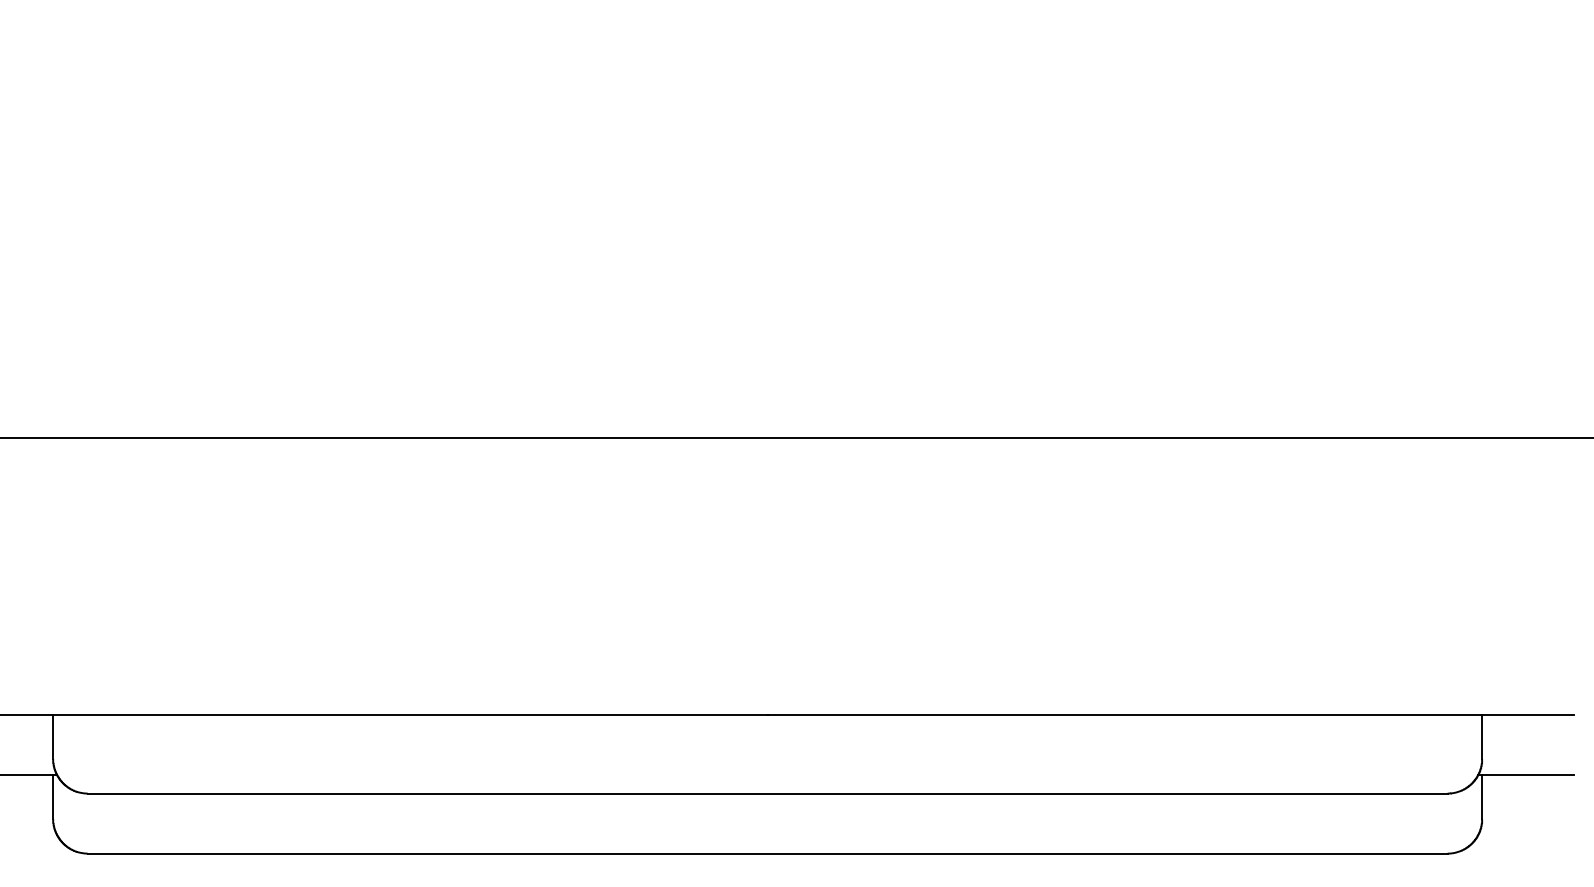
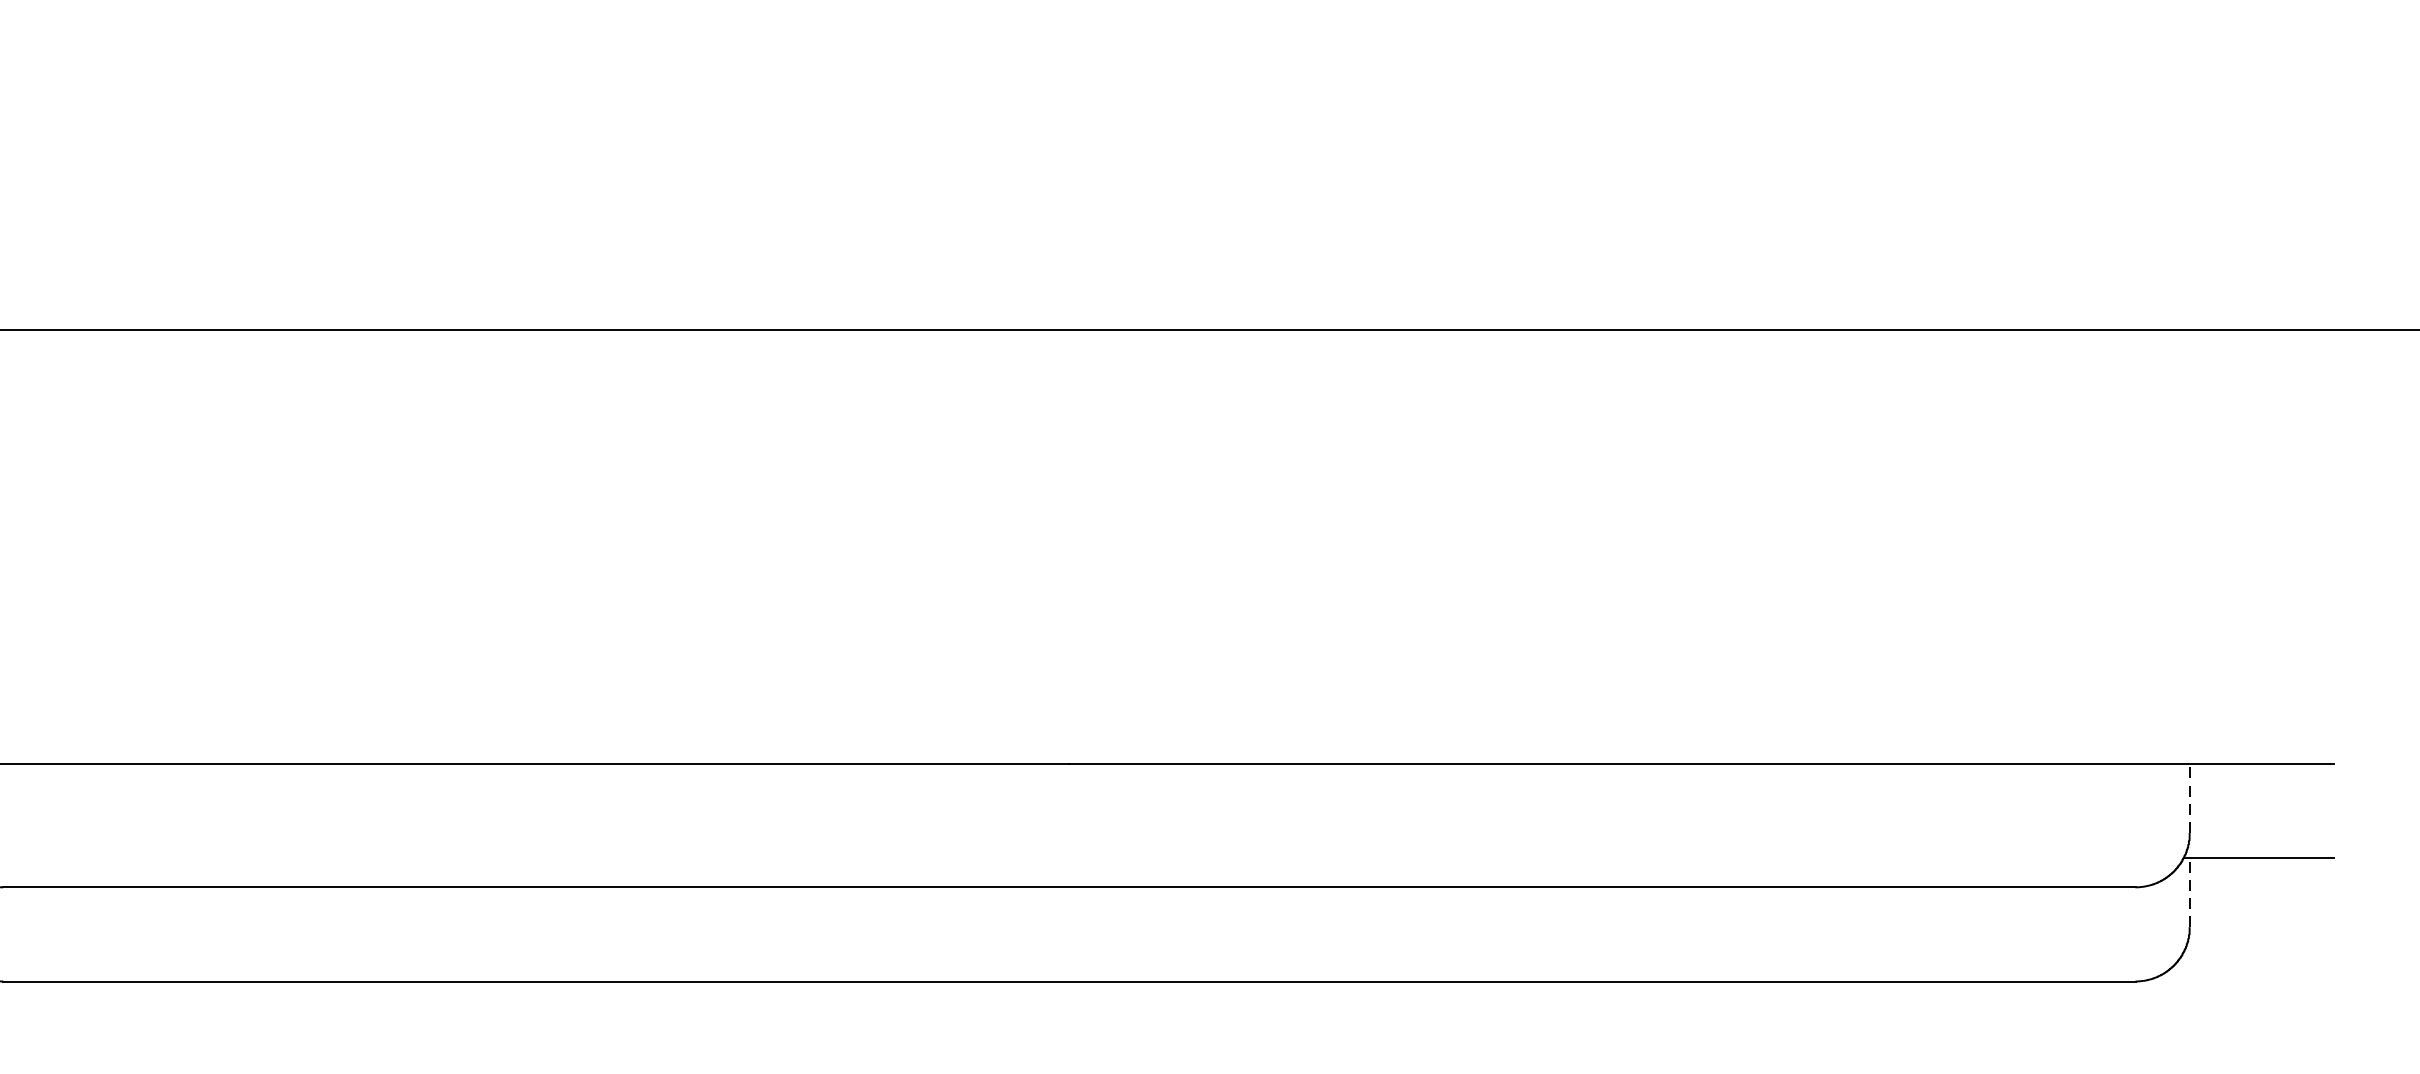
line: (1482, 737) -> (2190, 799), solid -> dashed
line: (1482, 797) -> (2190, 893), solid -> dashed

